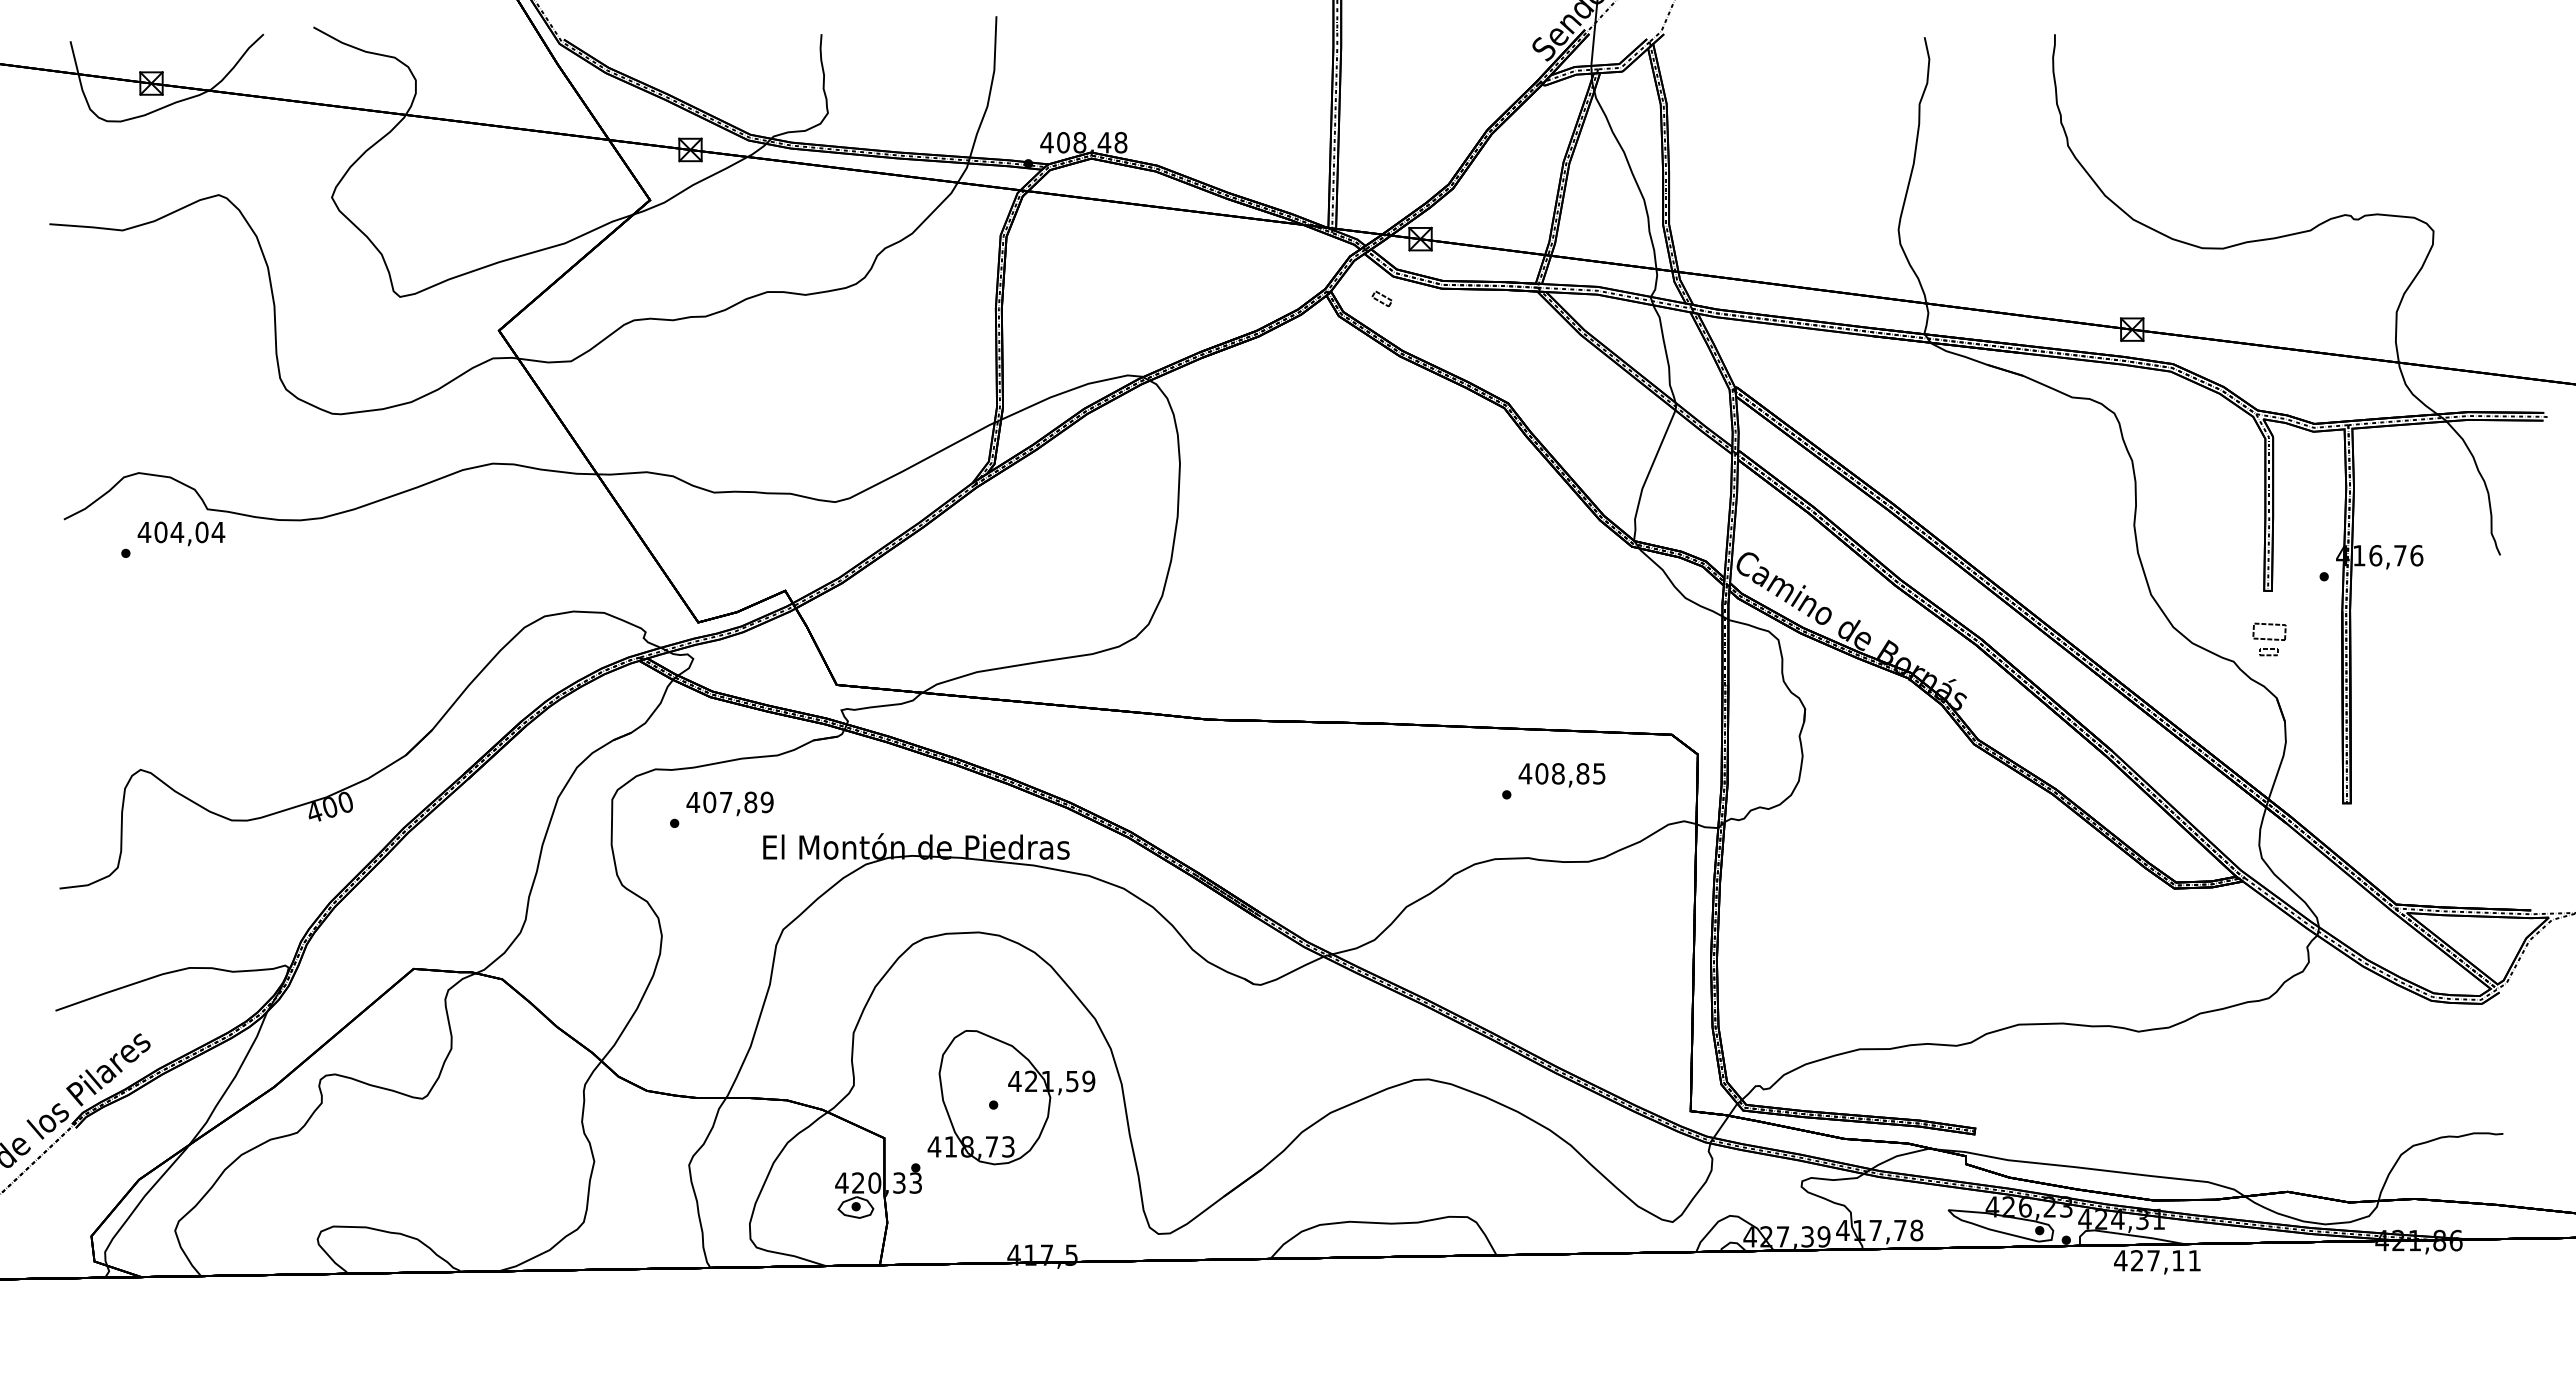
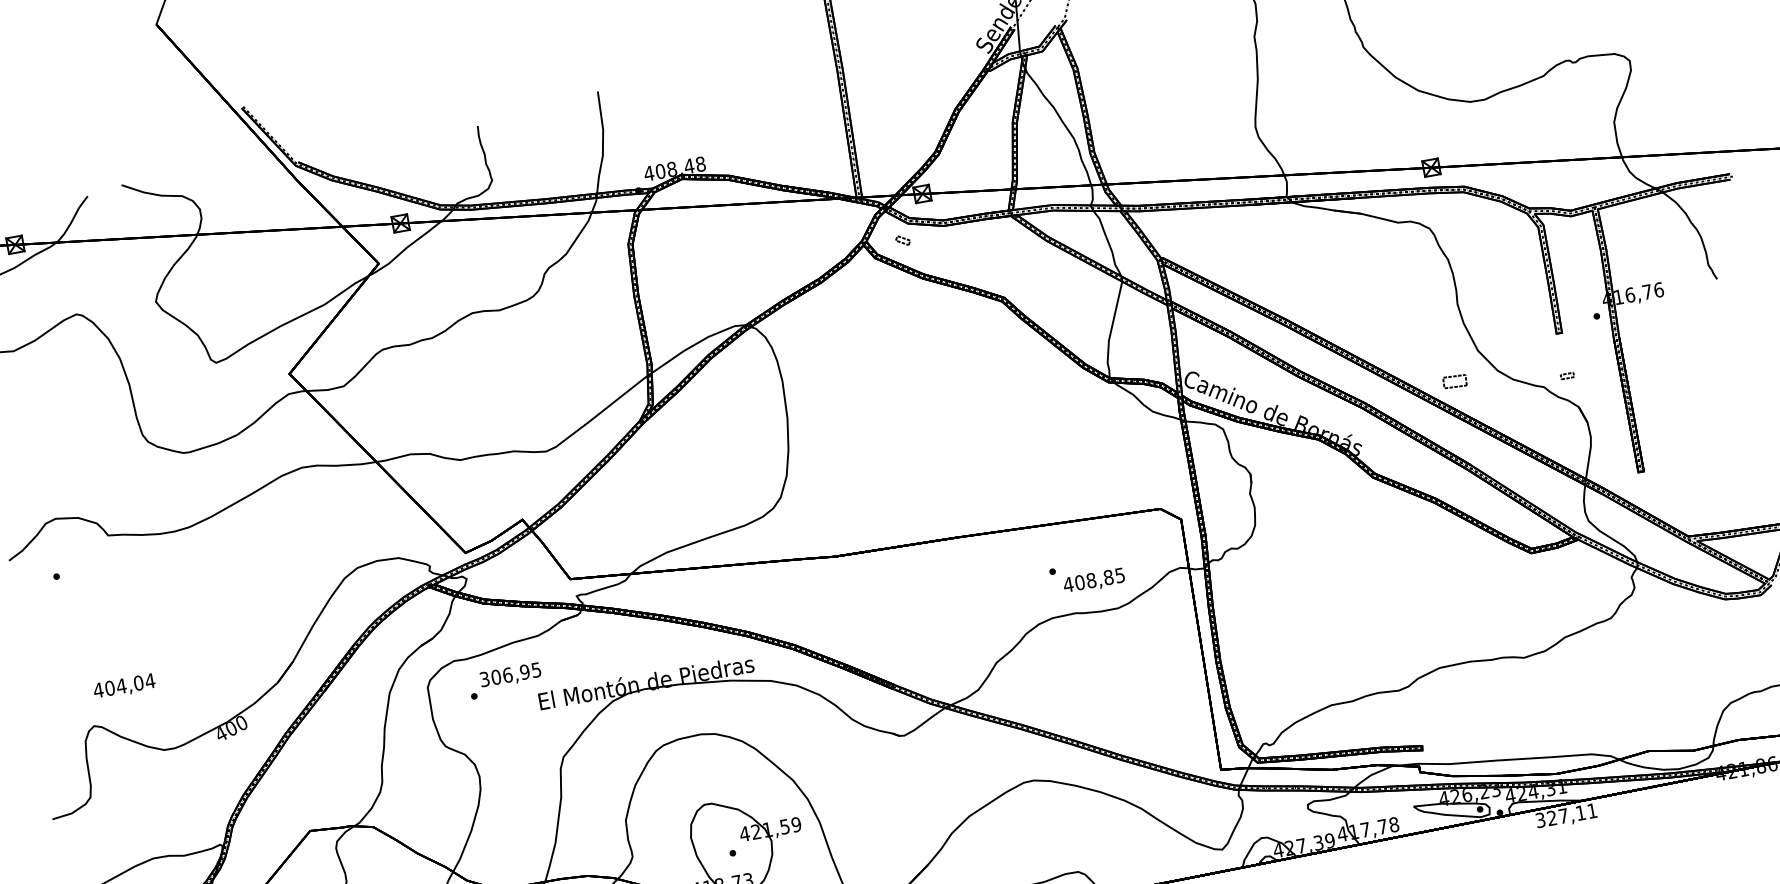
text: (181, 533) -> (124, 686), moved
part: (2269, 631) -> (1454, 381), moved
text: (1561, 775) -> (1093, 581), moved
text: (729, 802) -> (510, 674), 407,89 -> 306,95
text: (2120, 1260) -> (1540, 820), 427,11 -> 327,11

